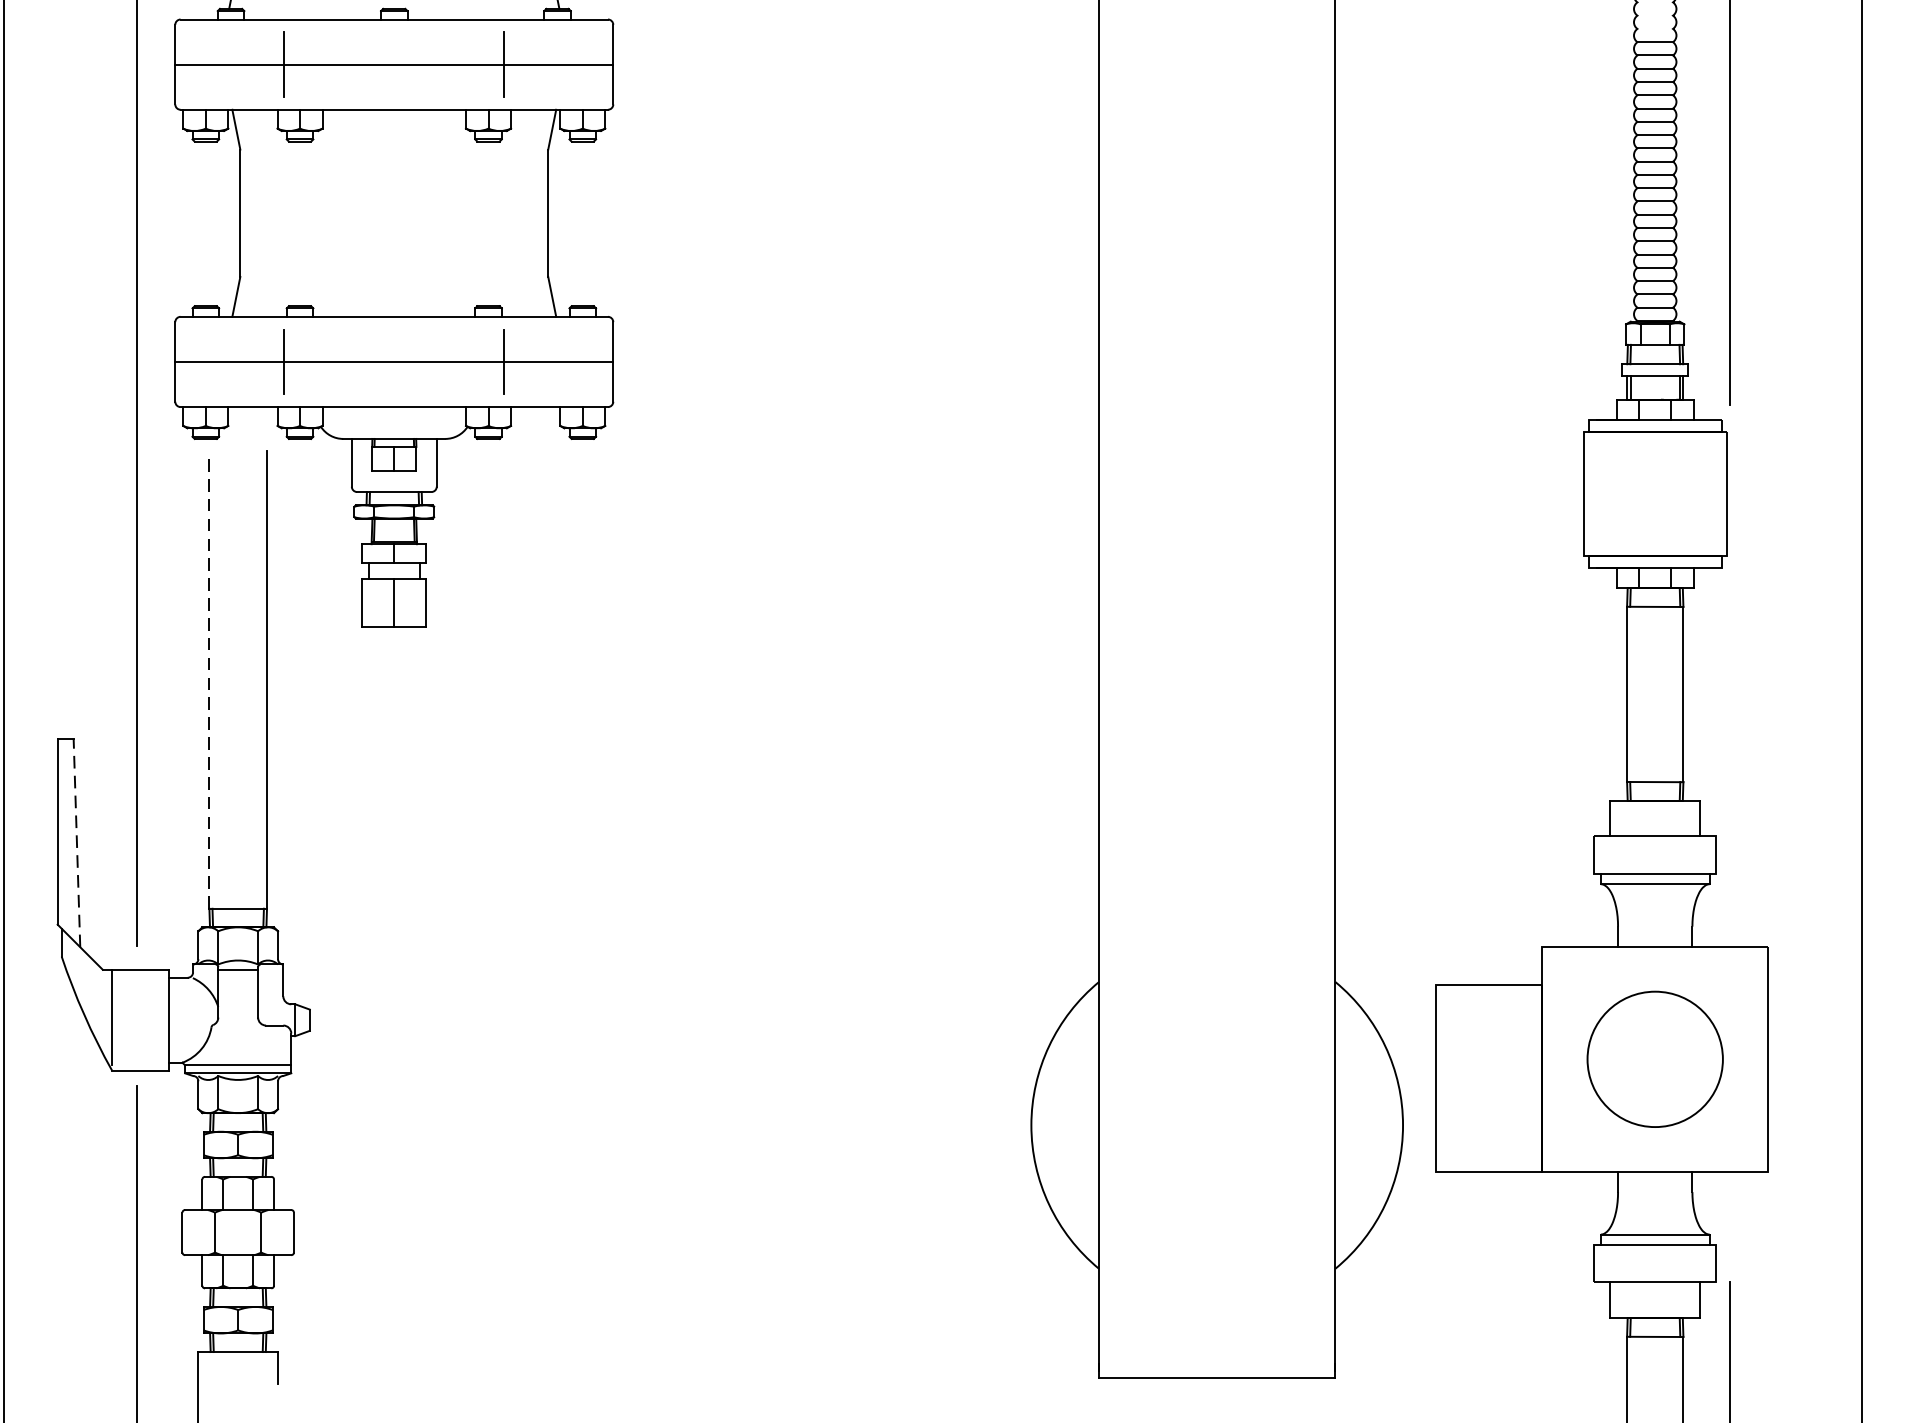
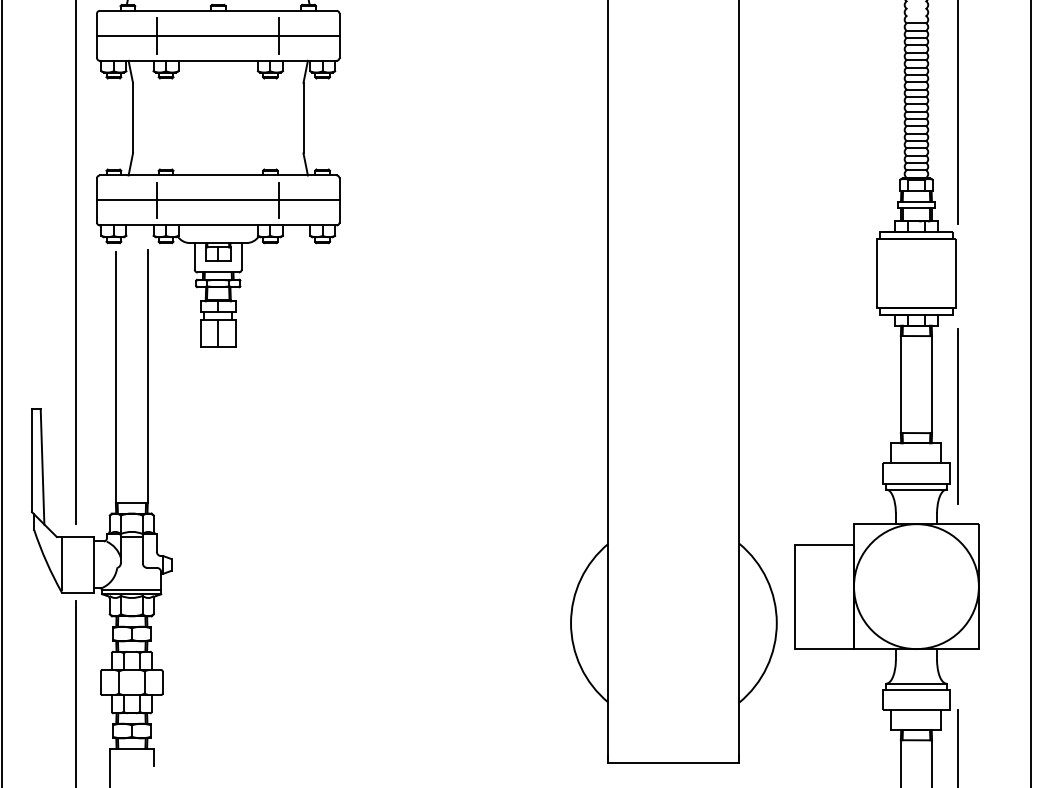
line: (208, 681) -> (115, 377), dashed -> solid
line: (1729, 752) -> (957, 416), added
line: (76, 842) -> (42, 466), dashed -> solid
circle: (1653, 1059) -> (915, 586), size x1.67

